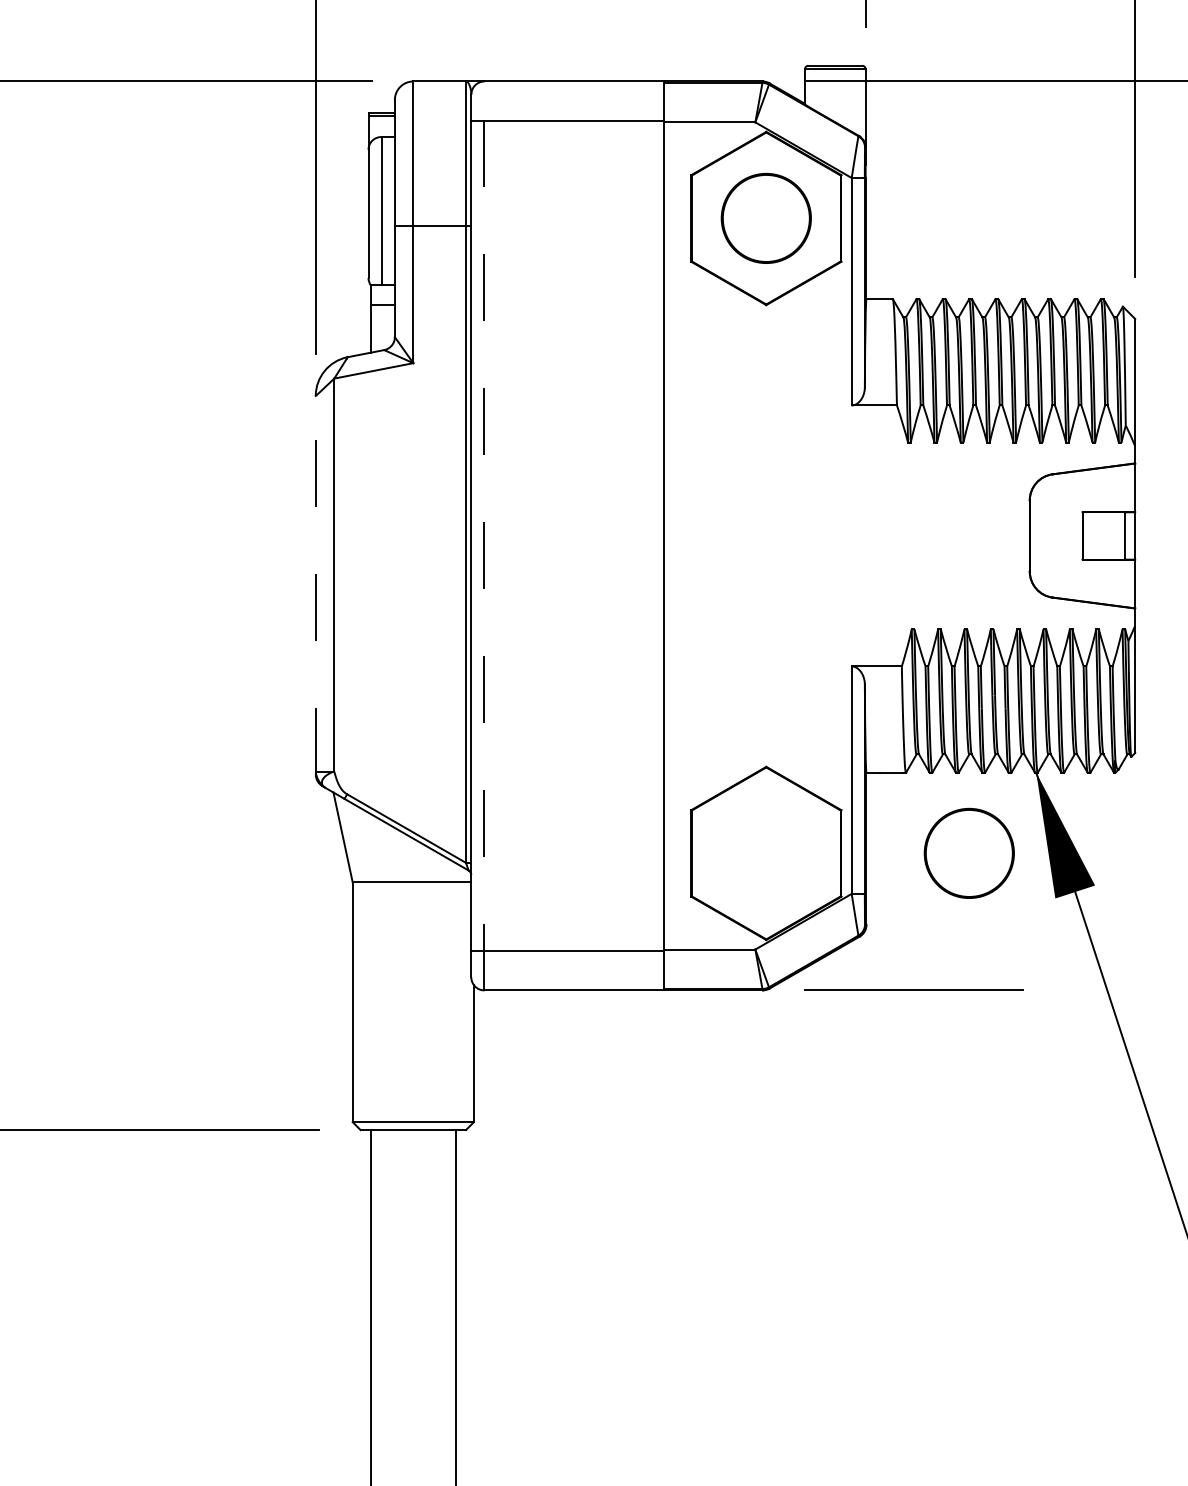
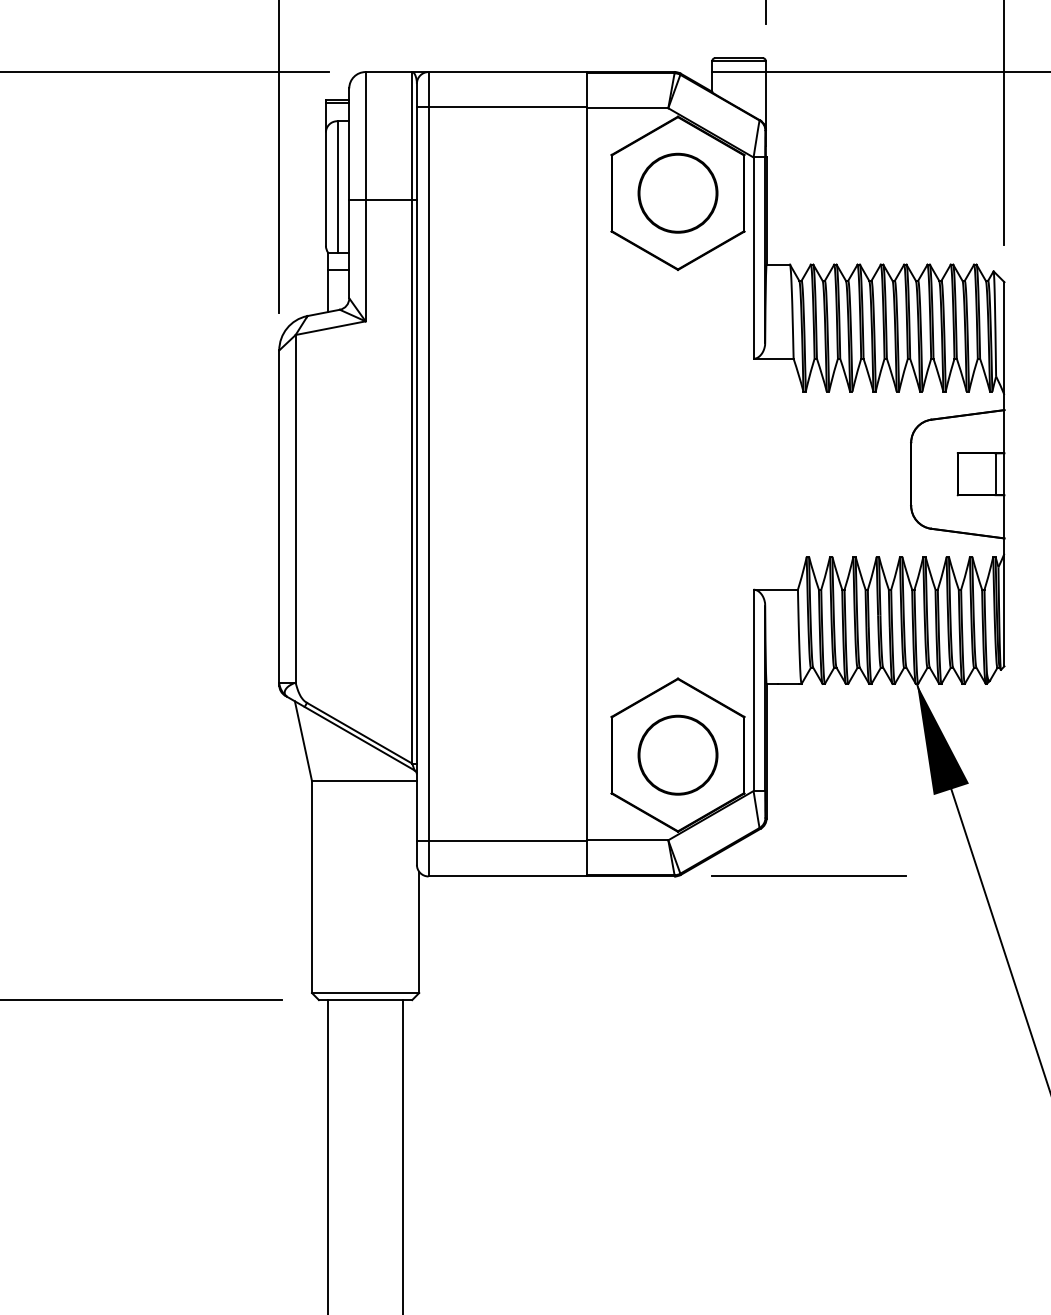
line: (484, 535) -> (428, 473), dashed -> solid
line: (315, 584) -> (279, 517), dashed -> solid
part: (968, 852) -> (677, 754), moved

